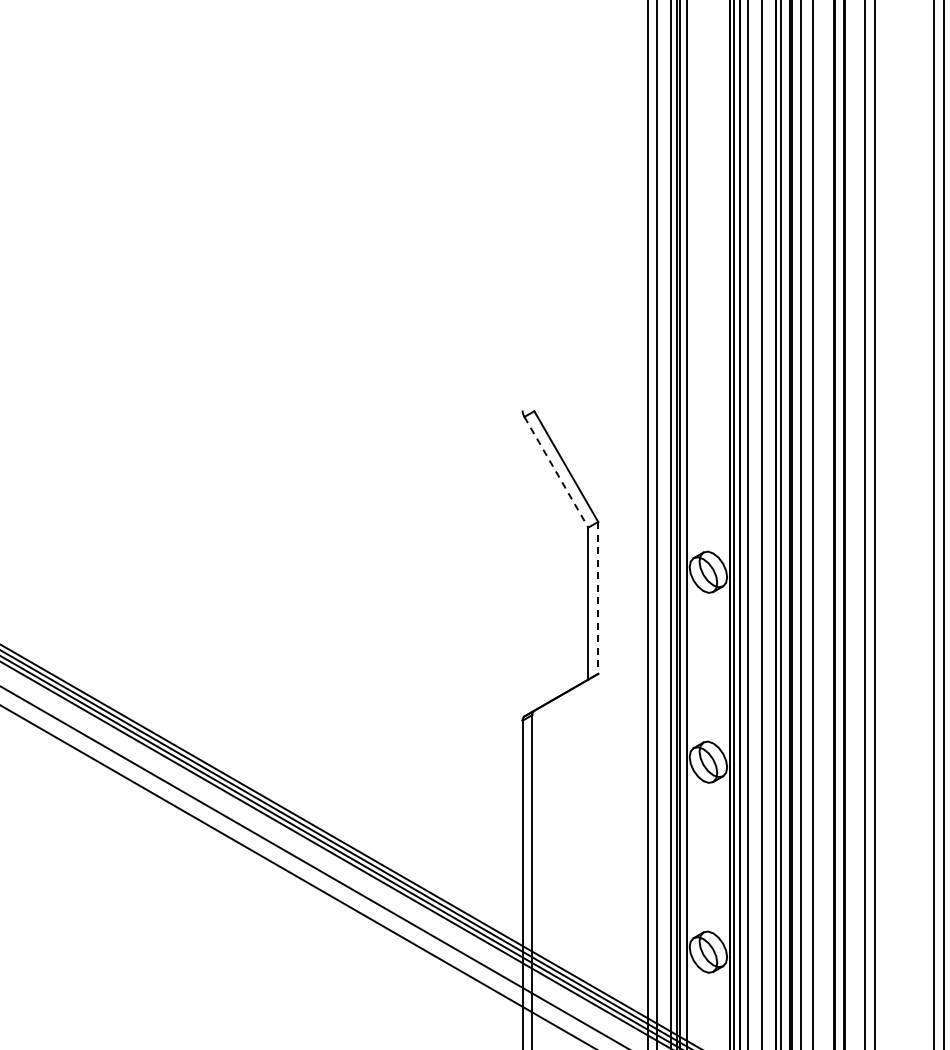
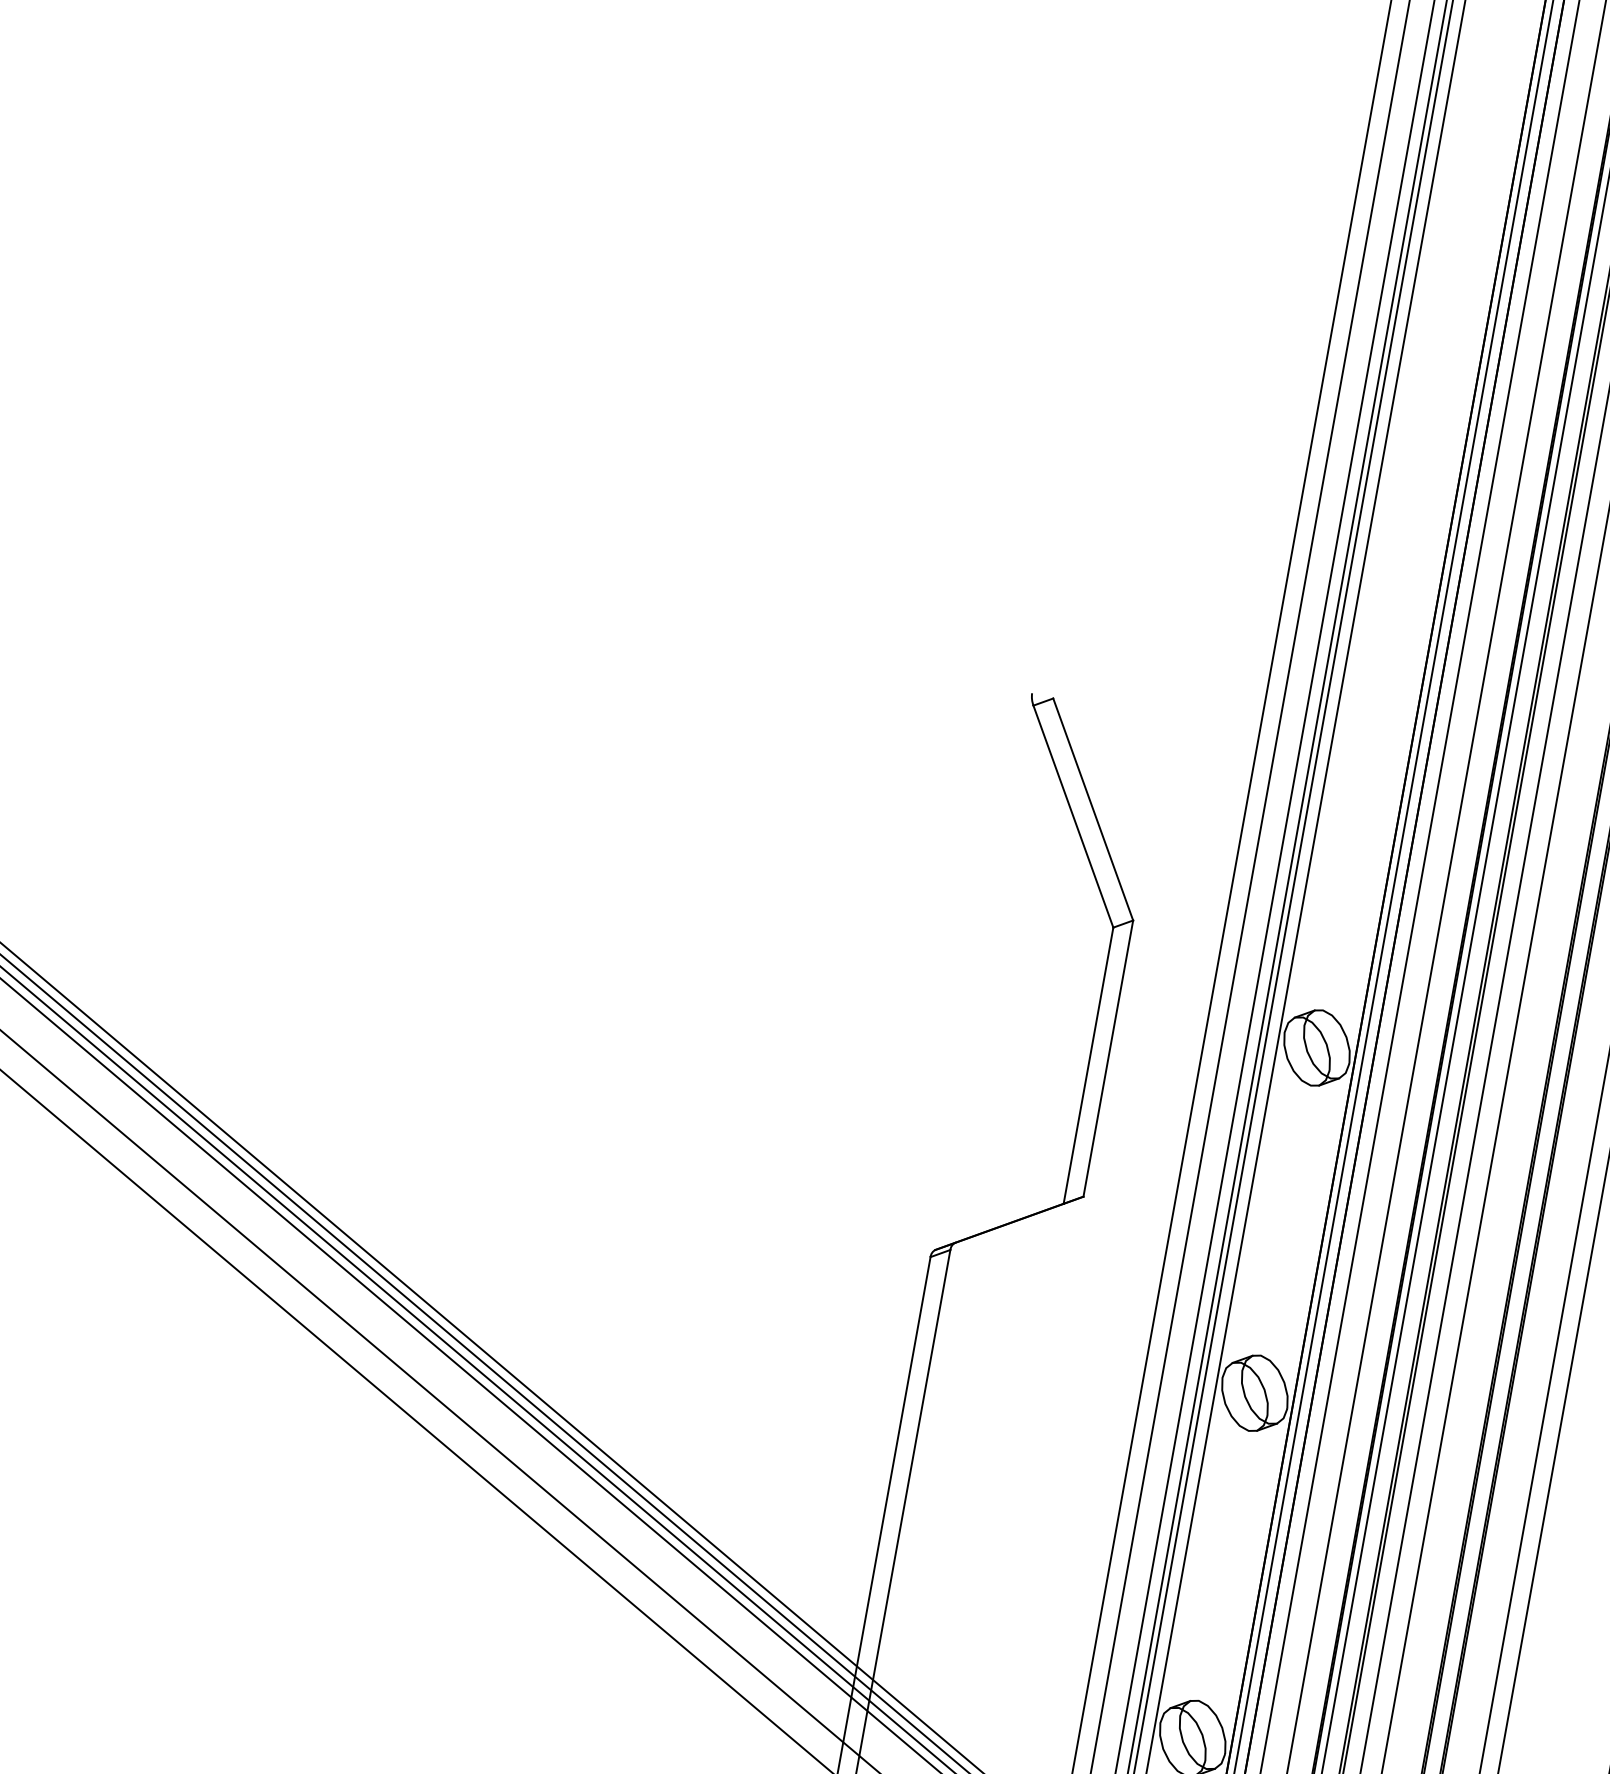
line: (556, 472) -> (1073, 816), dashed -> solid
line: (598, 597) -> (1108, 1057), dashed -> solid

